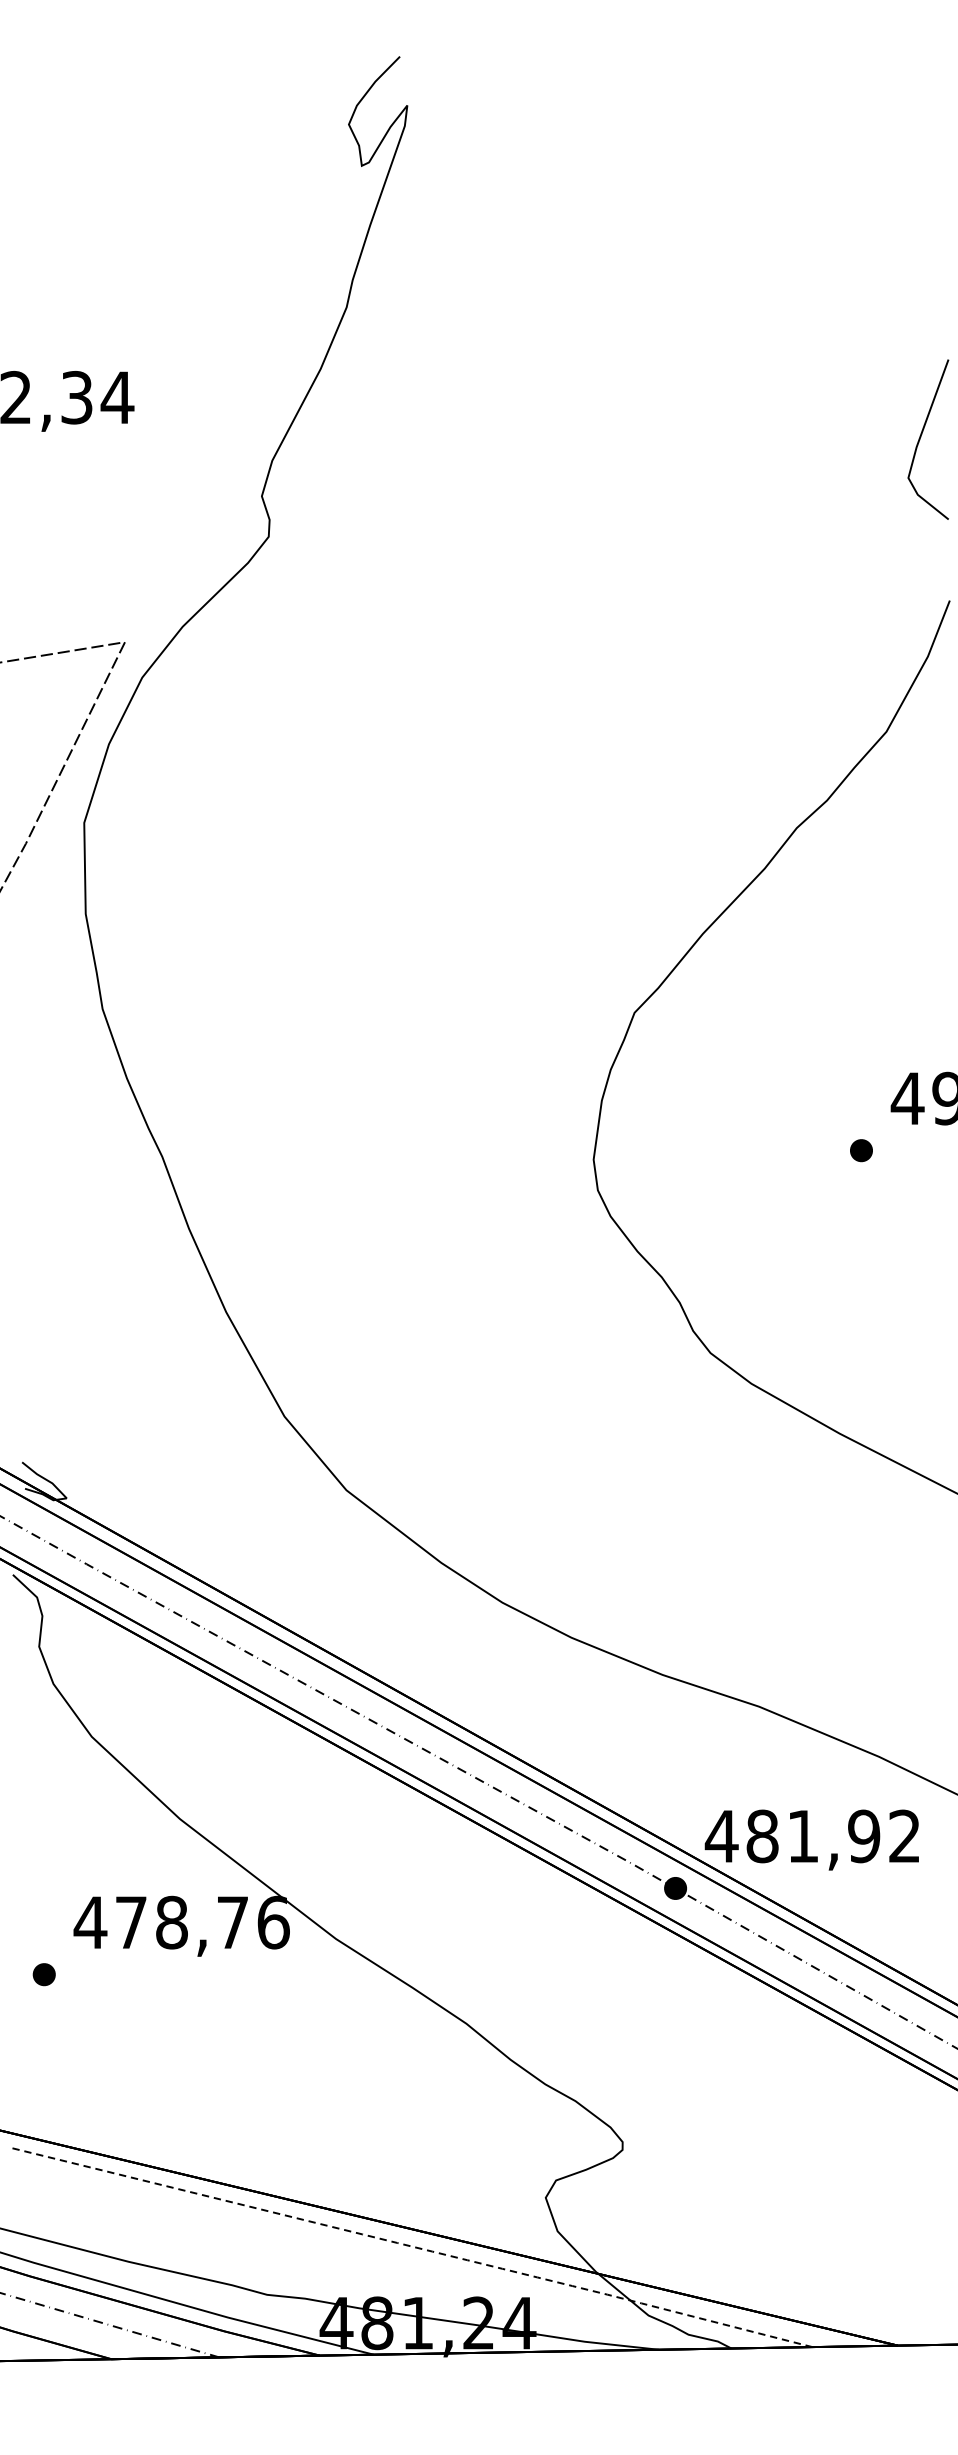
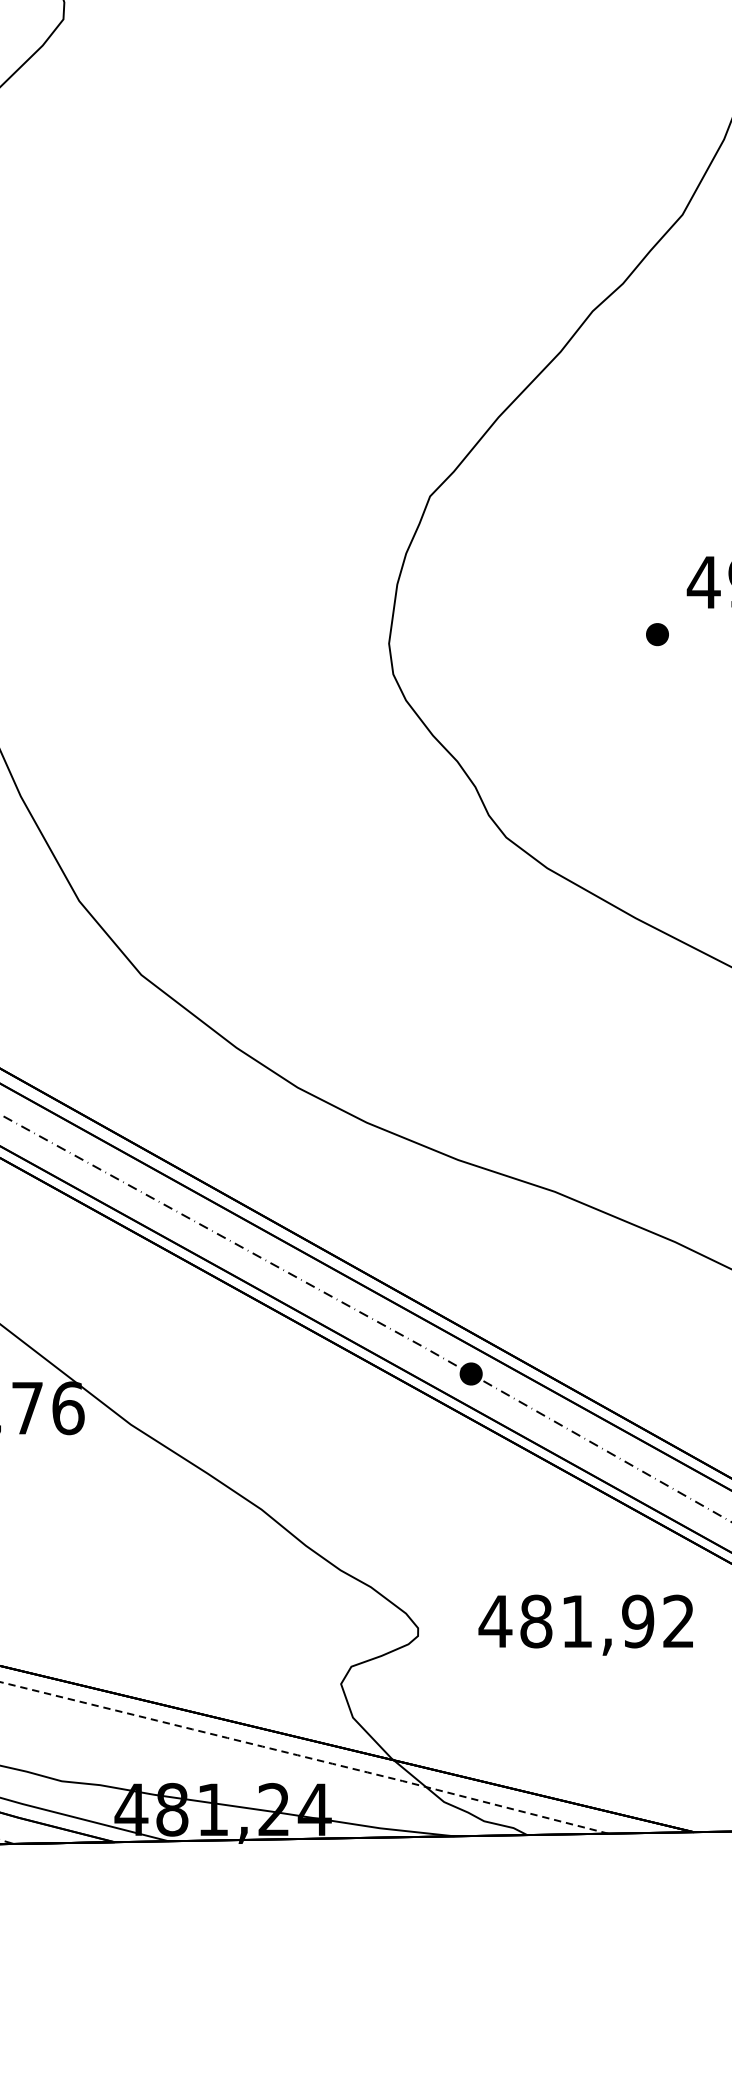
text: (811, 1839) -> (585, 1624), moved

